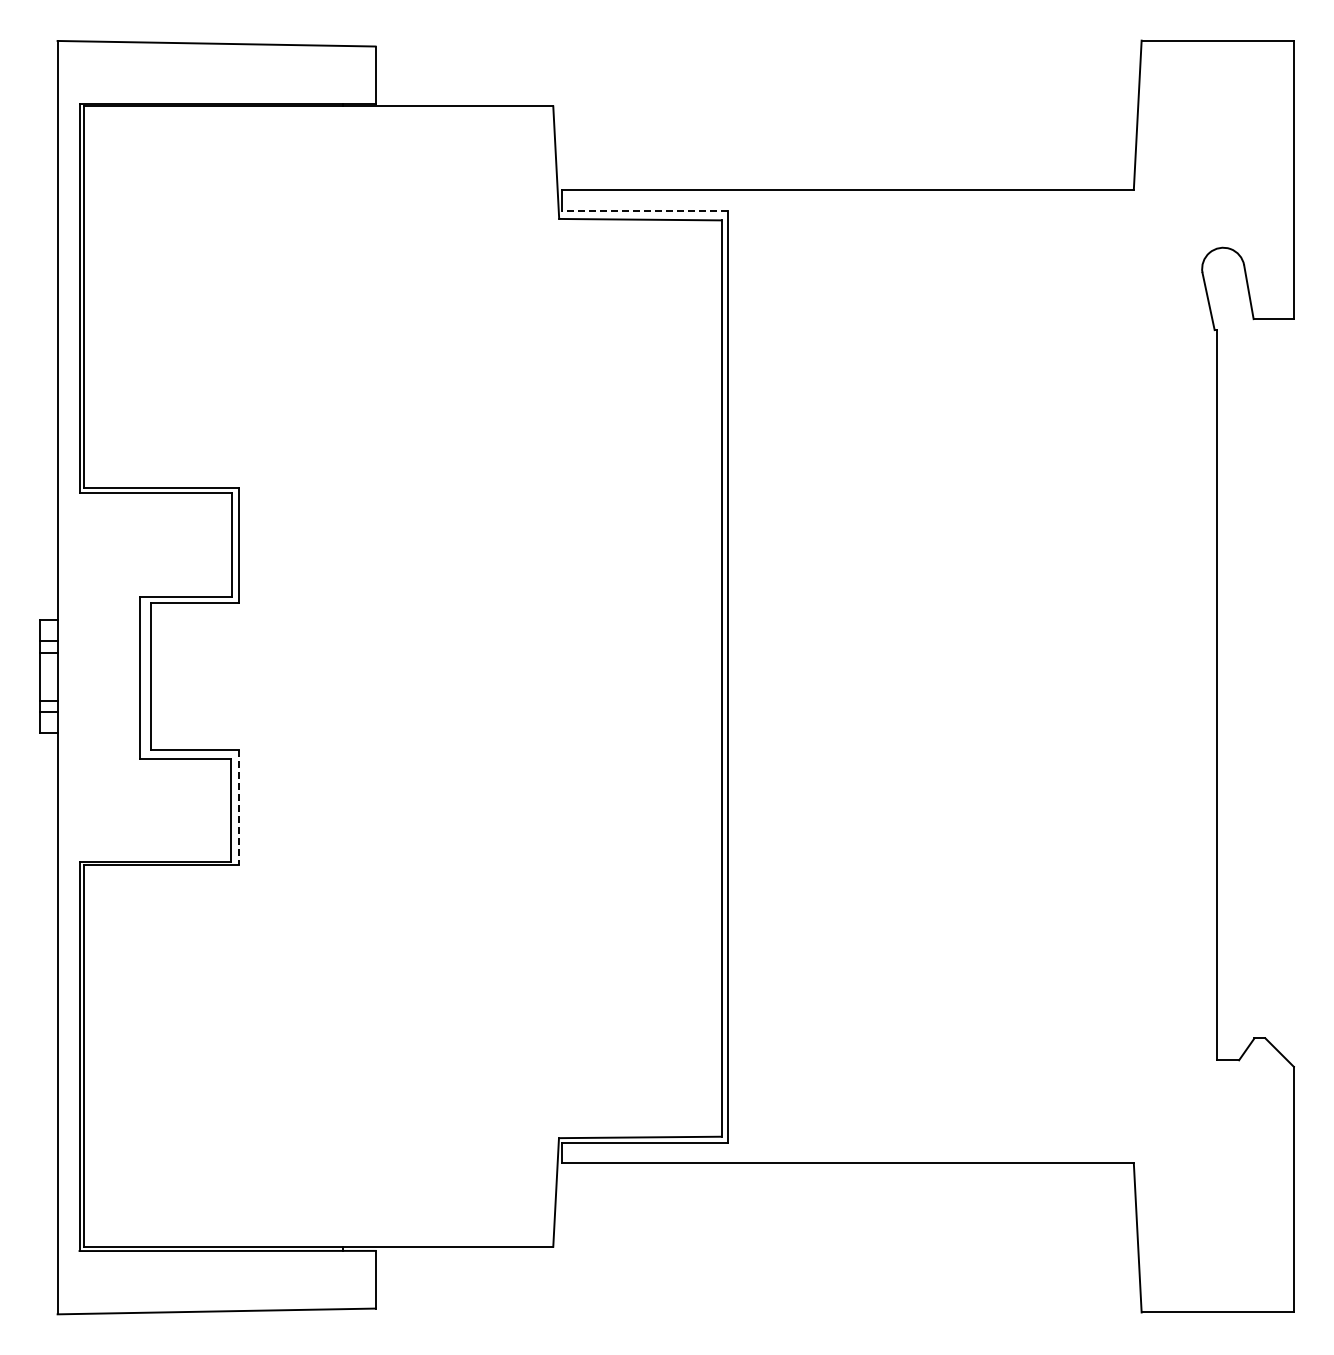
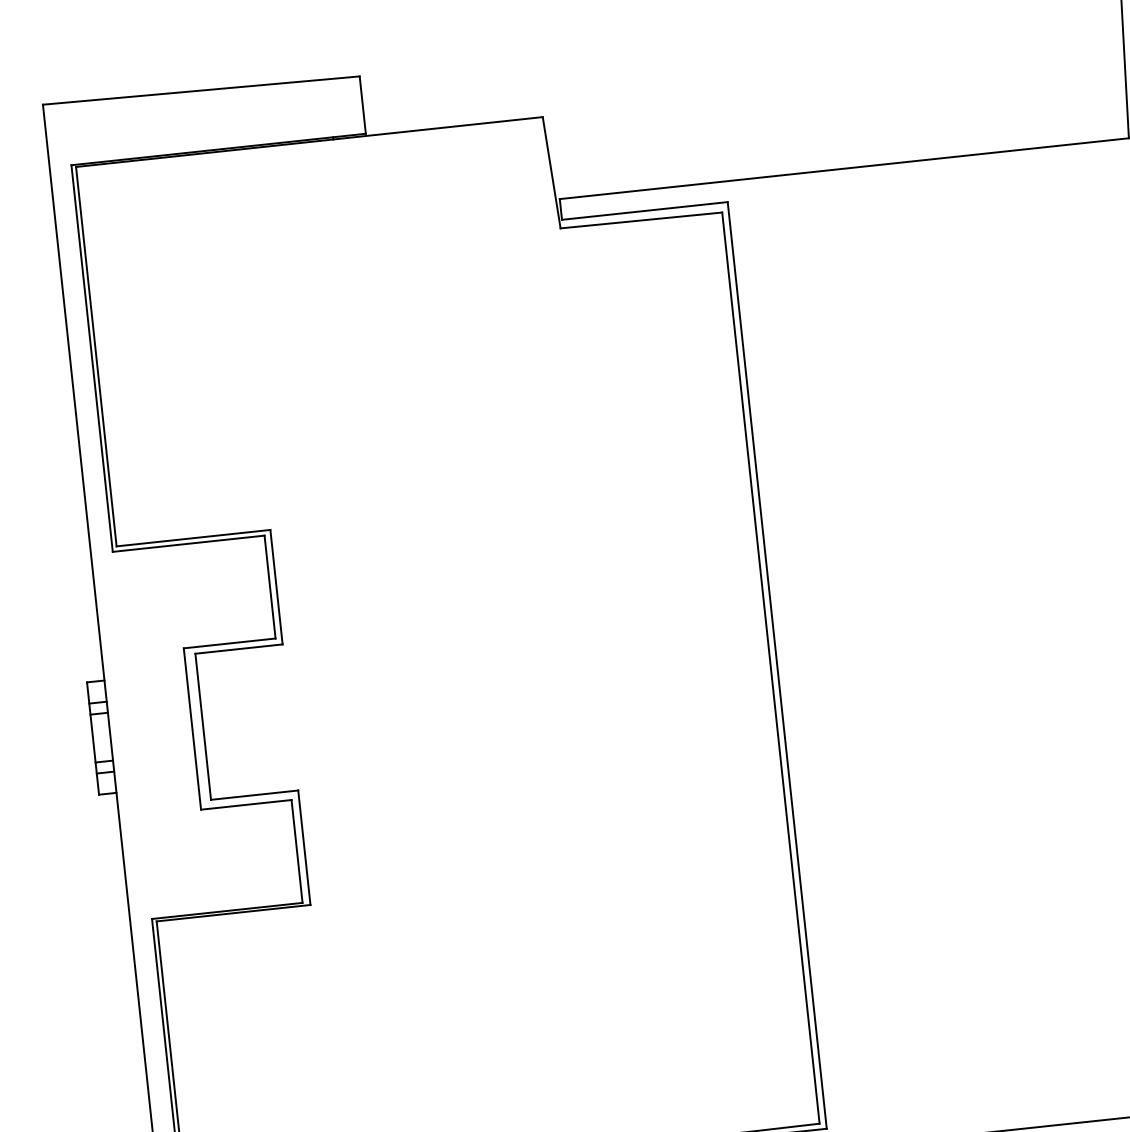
line: (644, 210) -> (644, 210), dashed -> solid
line: (238, 807) -> (304, 847), dashed -> solid

